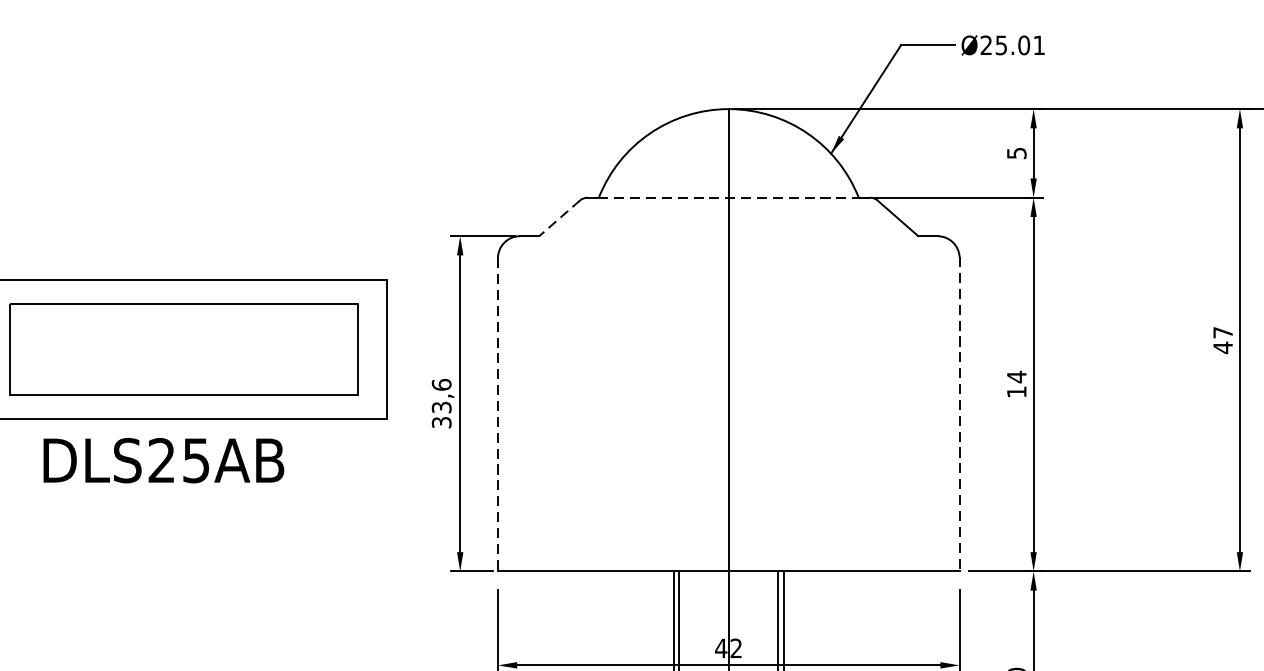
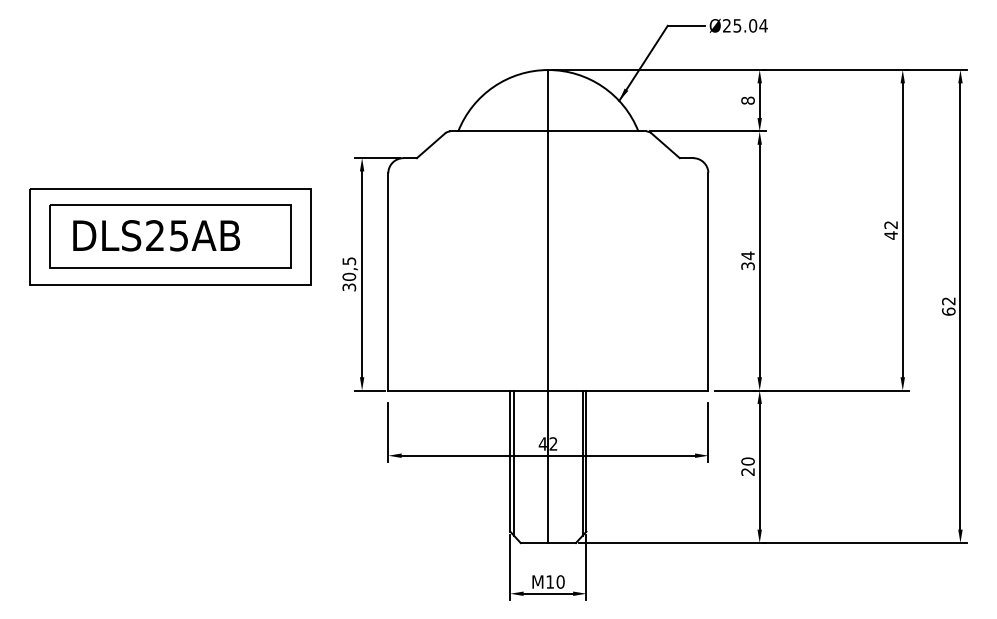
text: (1039, 44) -> (763, 25), Ø25.01 -> Ø25.04
text: (1016, 153) -> (747, 100), 5 -> 8
line: (729, 197) -> (548, 131), dashed -> solid
line: (560, 217) -> (431, 145), dashed -> solid
text: (1222, 331) -> (890, 224), 47 -> 42
text: (1016, 392) -> (747, 266), 14 -> 34
text: (442, 395) -> (349, 268), 33,6 -> 30,5
line: (959, 414) -> (708, 281), dashed -> solid
line: (498, 415) -> (388, 282), dashed -> solid
text: (163, 460) -> (156, 235), moved

